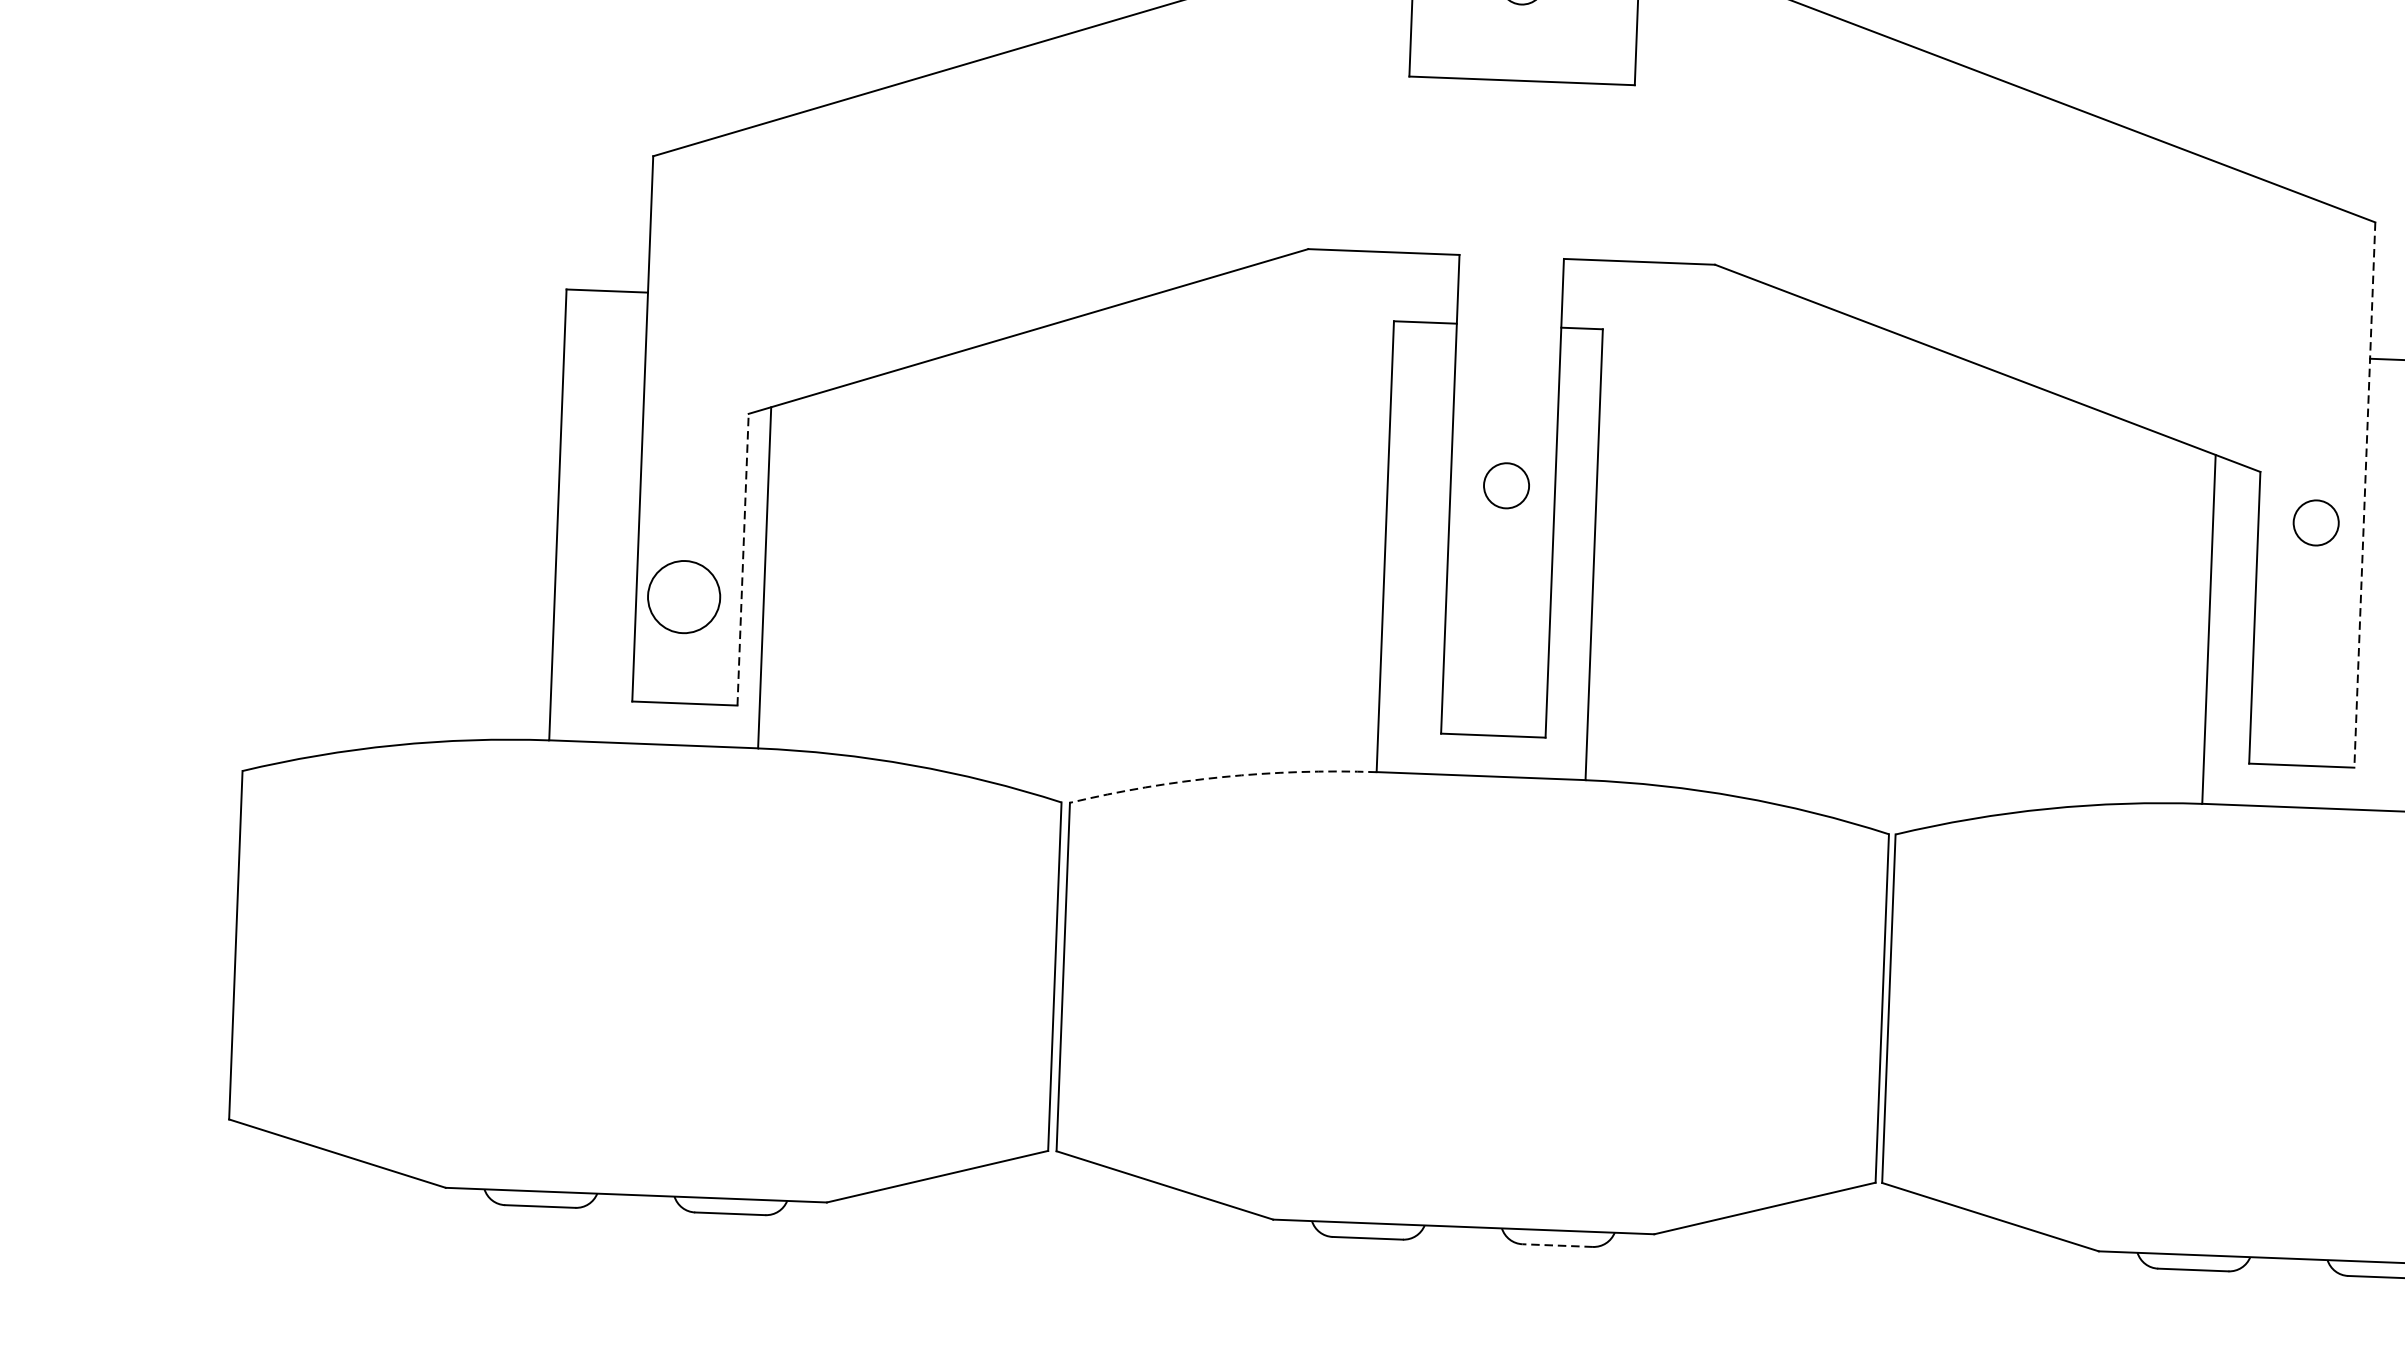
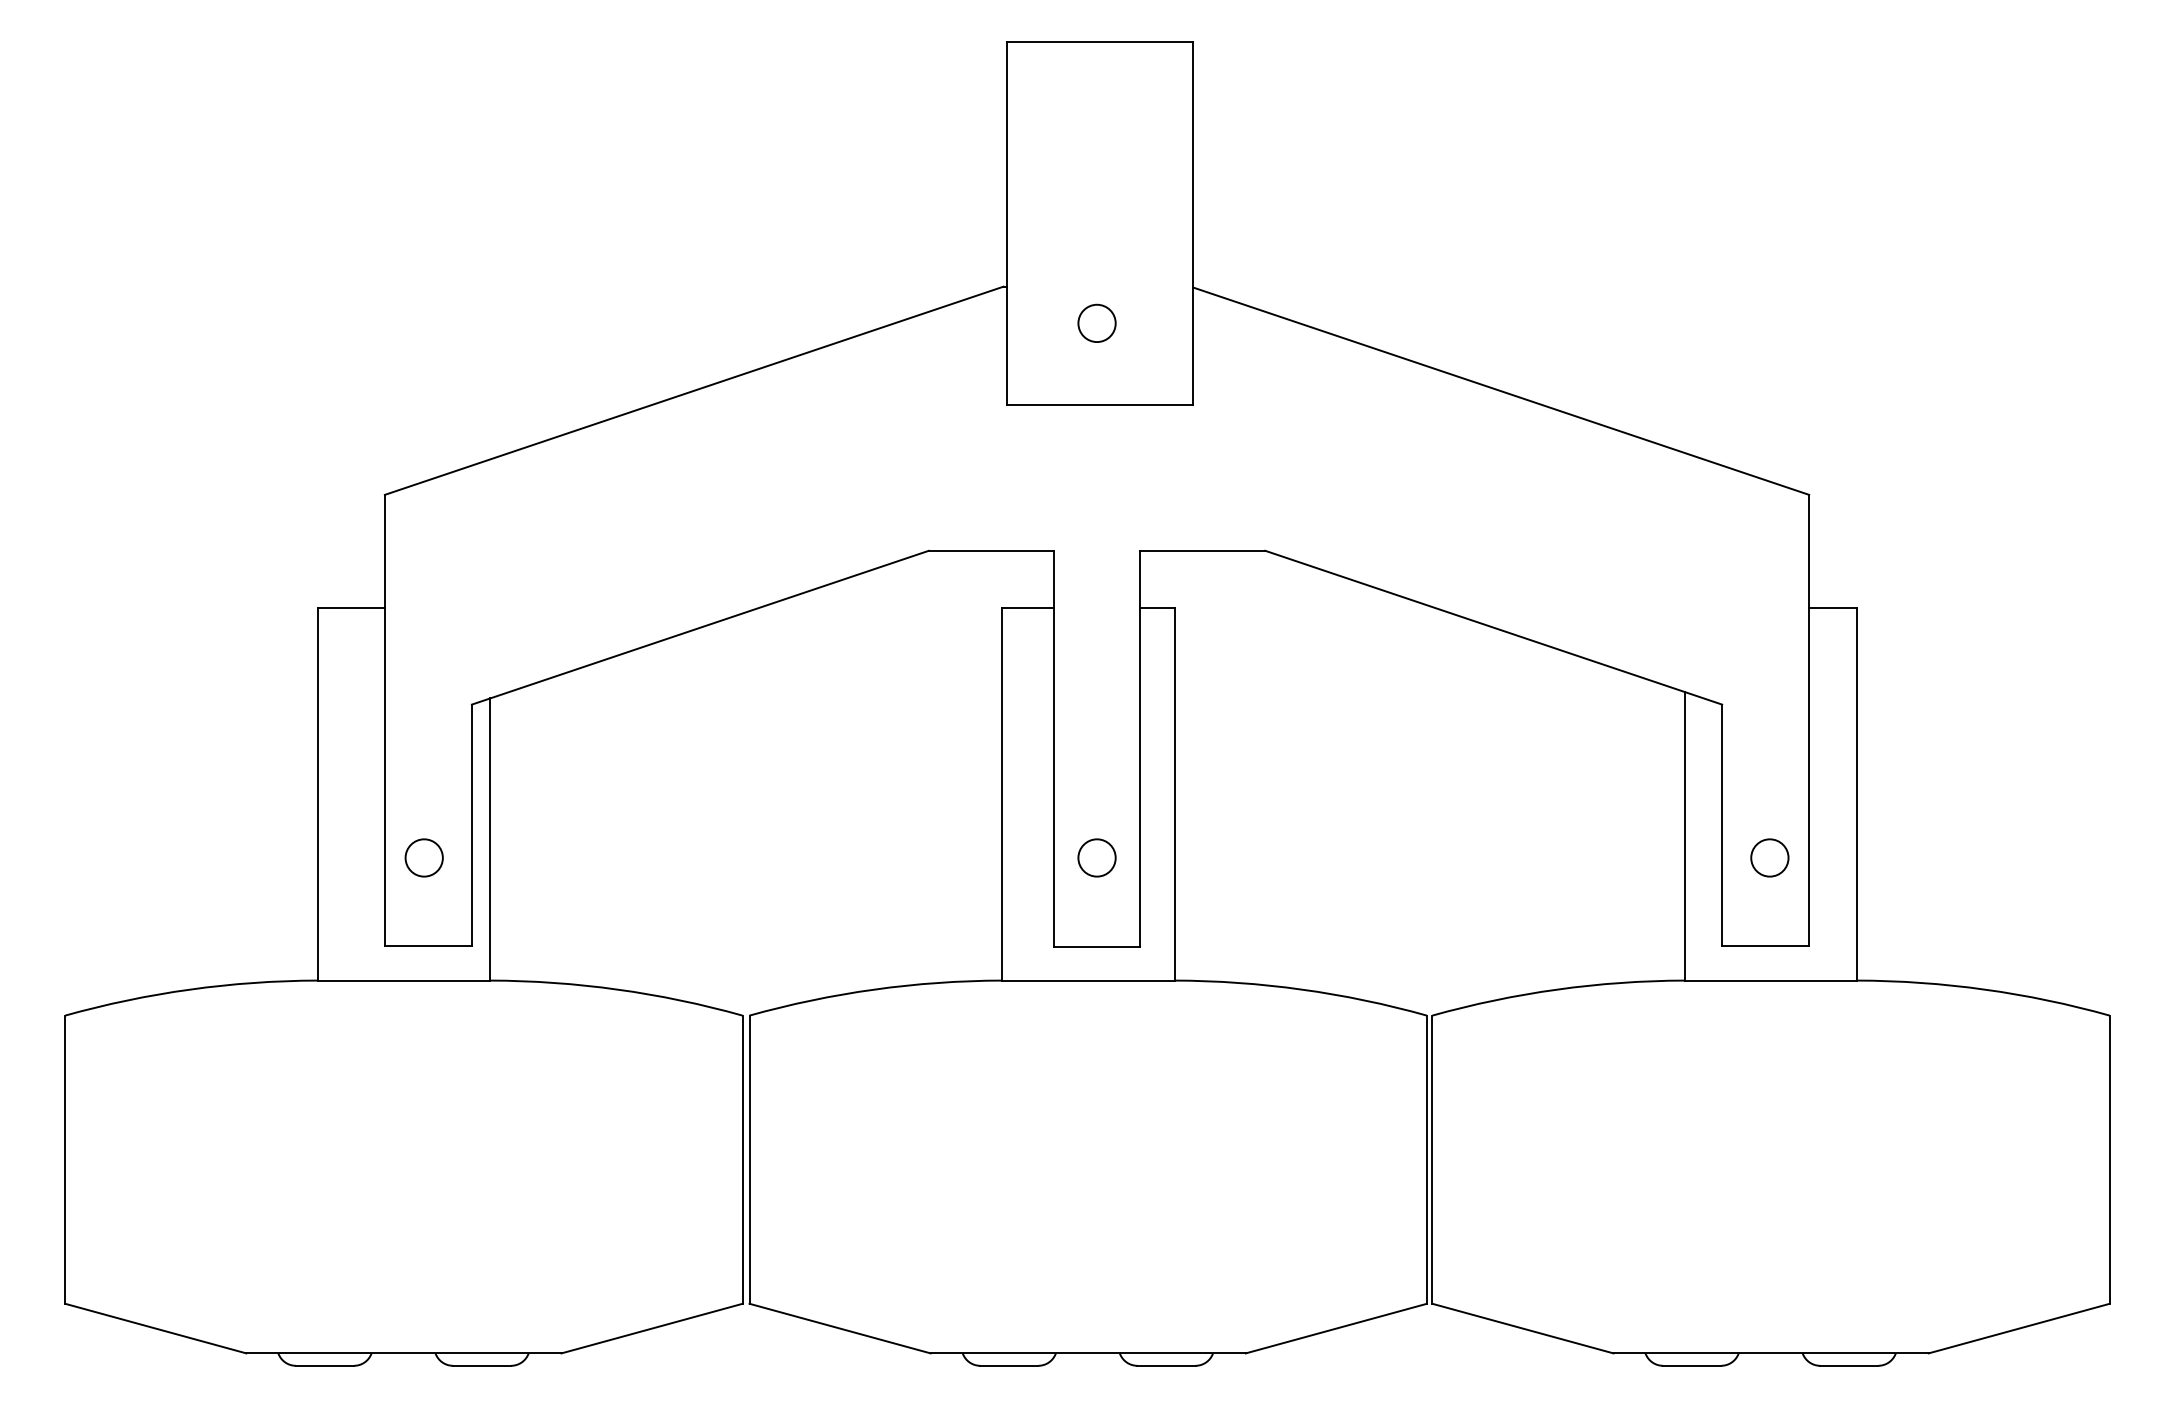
circle: (1505, 485) -> (1096, 857), moved
line: (2365, 495) -> (1809, 720), dashed -> solid
circle: (2315, 522) -> (1769, 857), moved
line: (742, 560) -> (471, 825), dashed -> solid
circle: (683, 596) -> (423, 857), size x0.62
arc: (1222, 777) -> (874, 989), dashed -> solid
line: (1556, 1245) -> (1165, 1365), dashed -> solid

